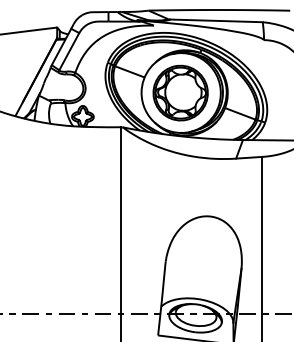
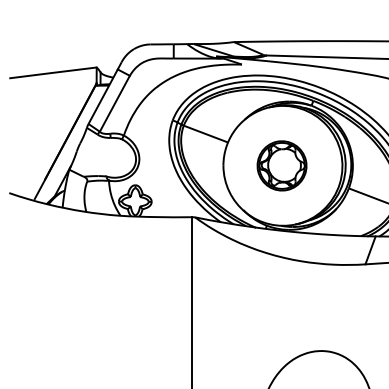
part: (180, 92) -> (281, 165), size x0.6

